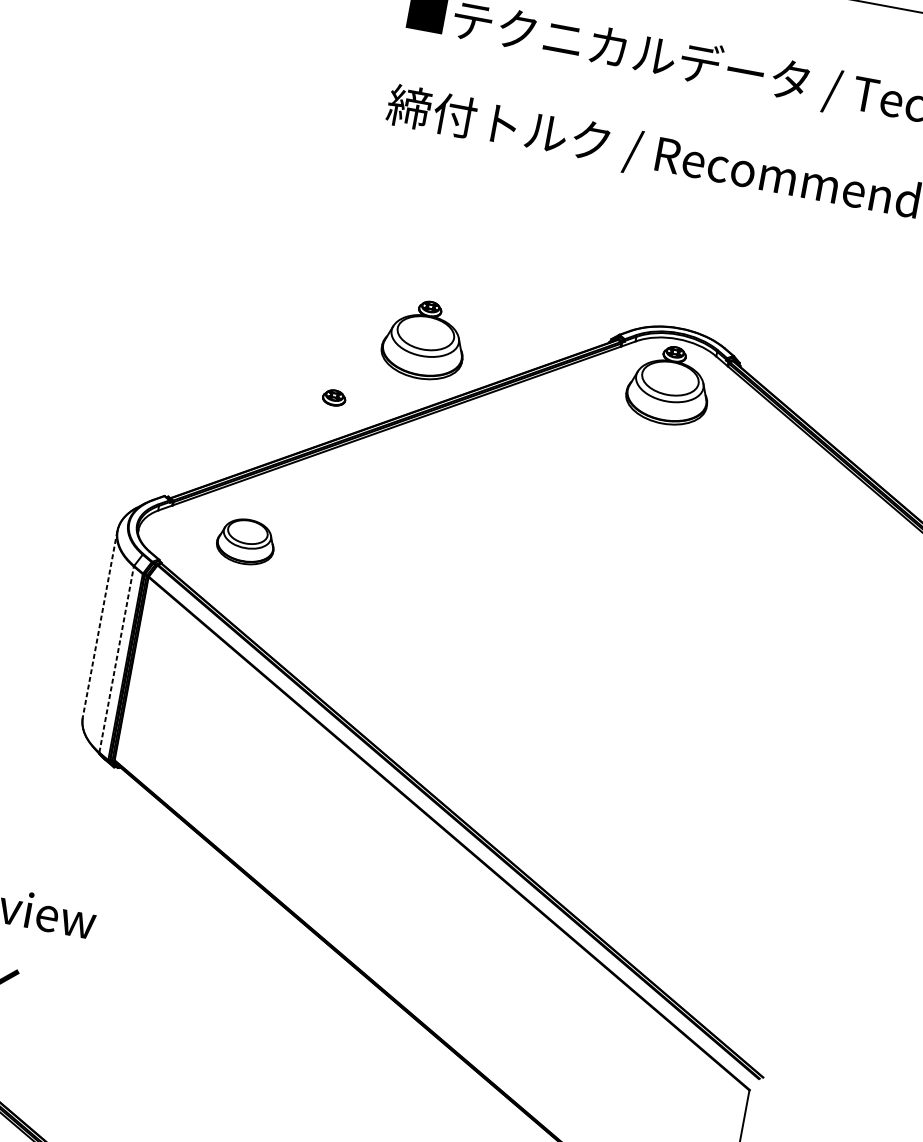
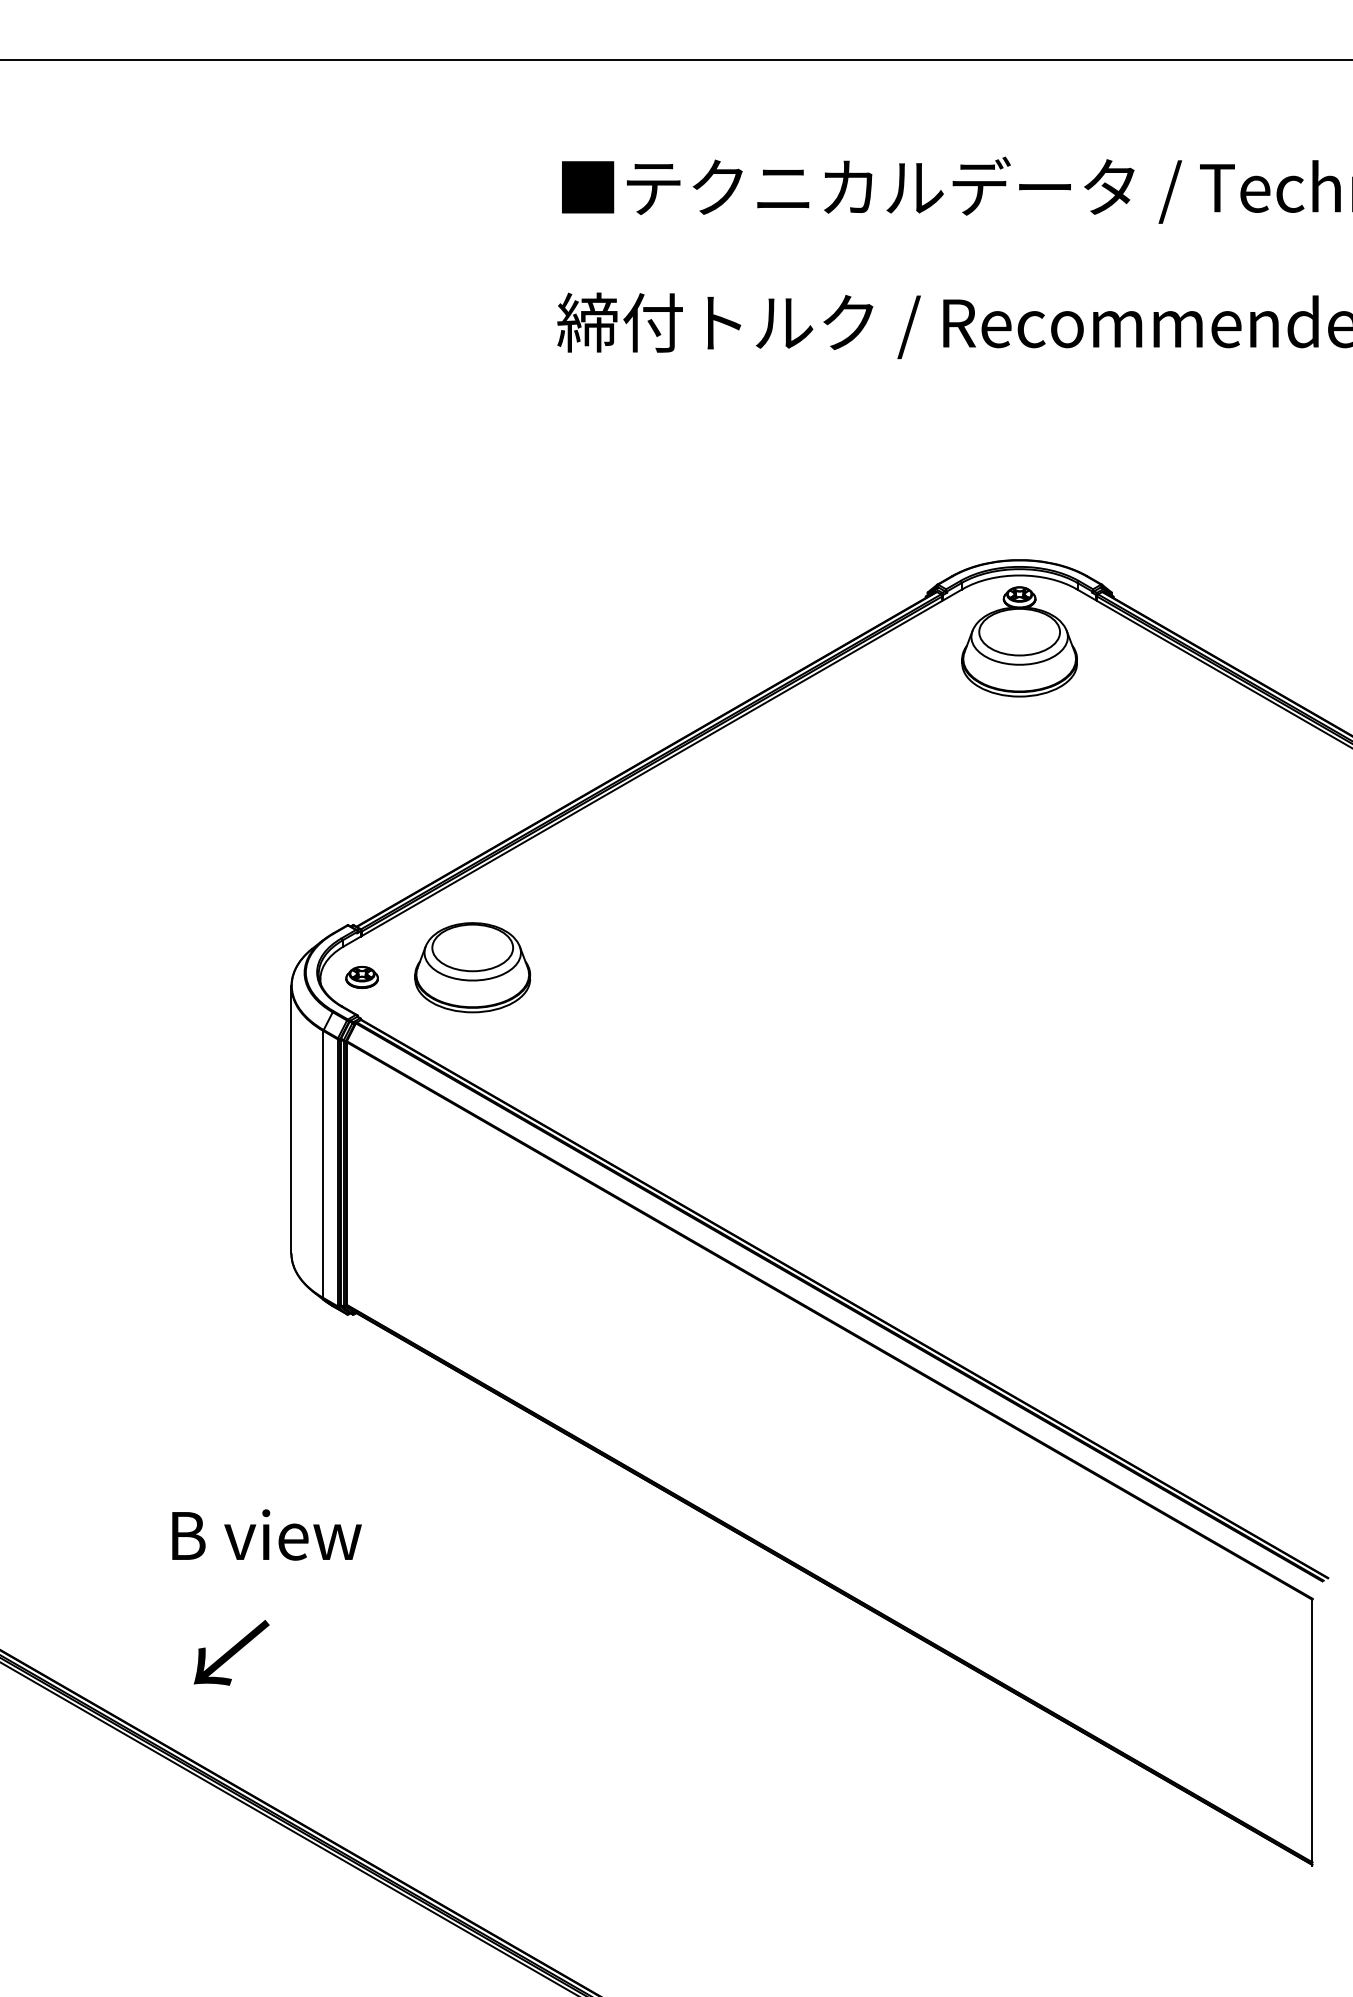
part: (424, 339) -> (668, 641), removed
part: (333, 397) -> (361, 977), moved
part: (245, 541) -> (472, 967), size x1.43
line: (100, 624) -> (291, 1120), dashed -> solid
line: (116, 659) -> (323, 1164), dashed -> solid

